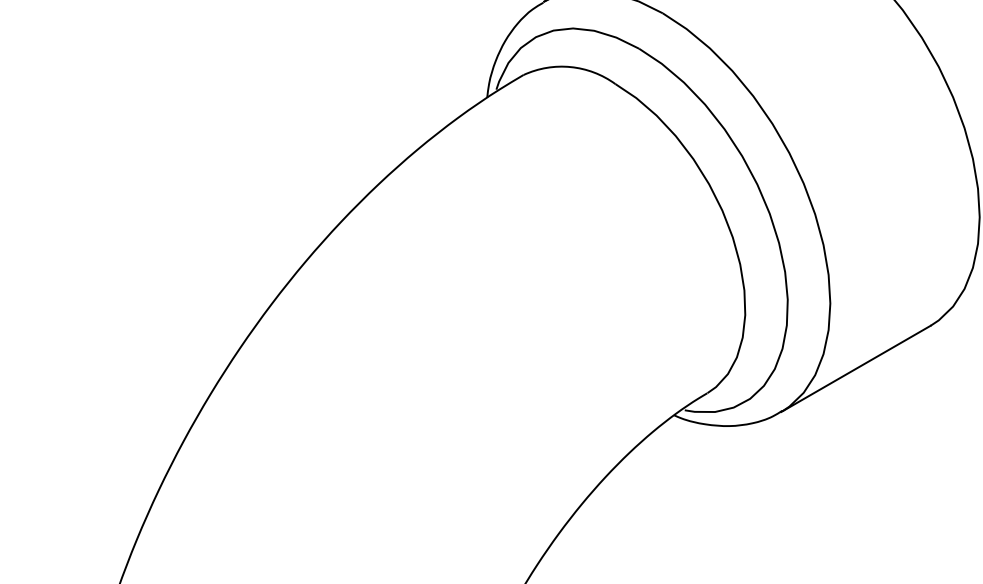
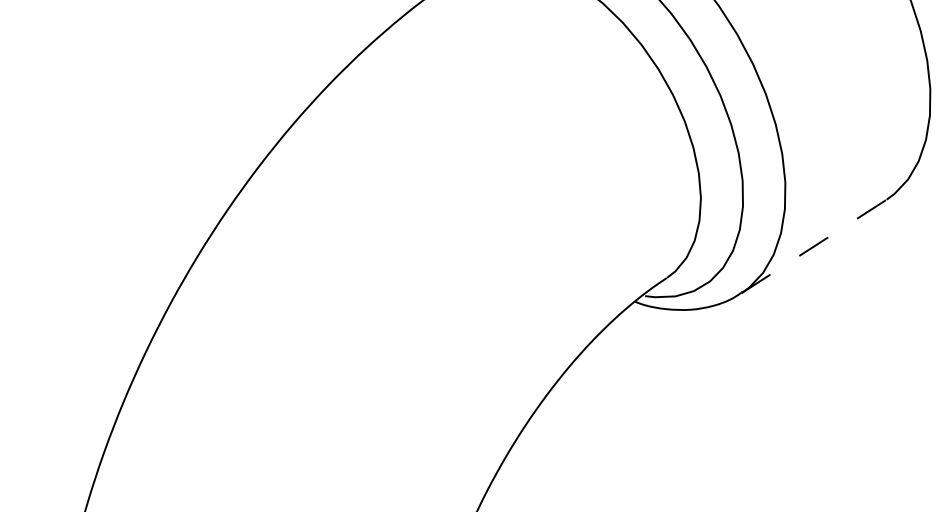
line: (856, 368) -> (814, 246), solid -> dashed

